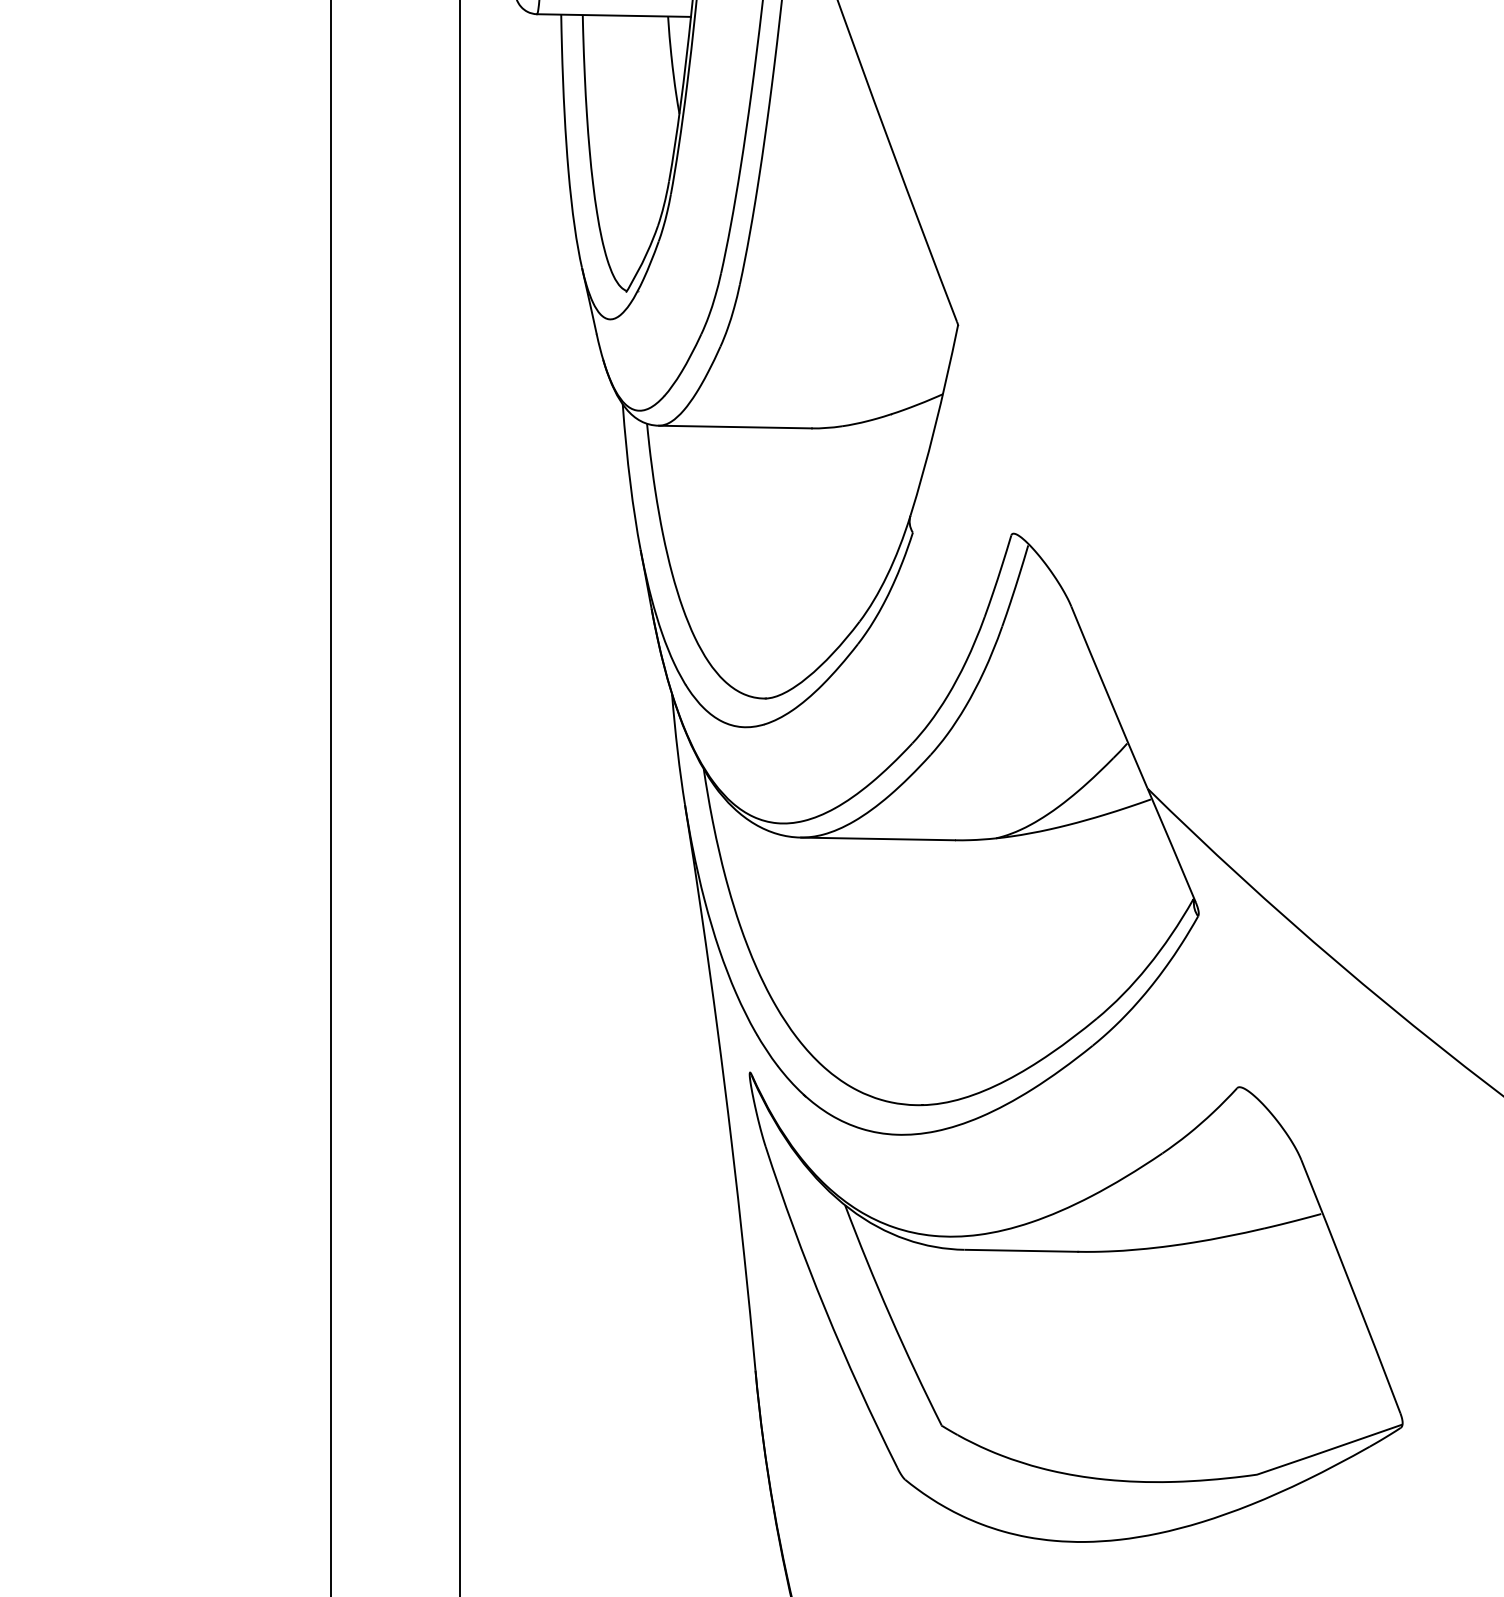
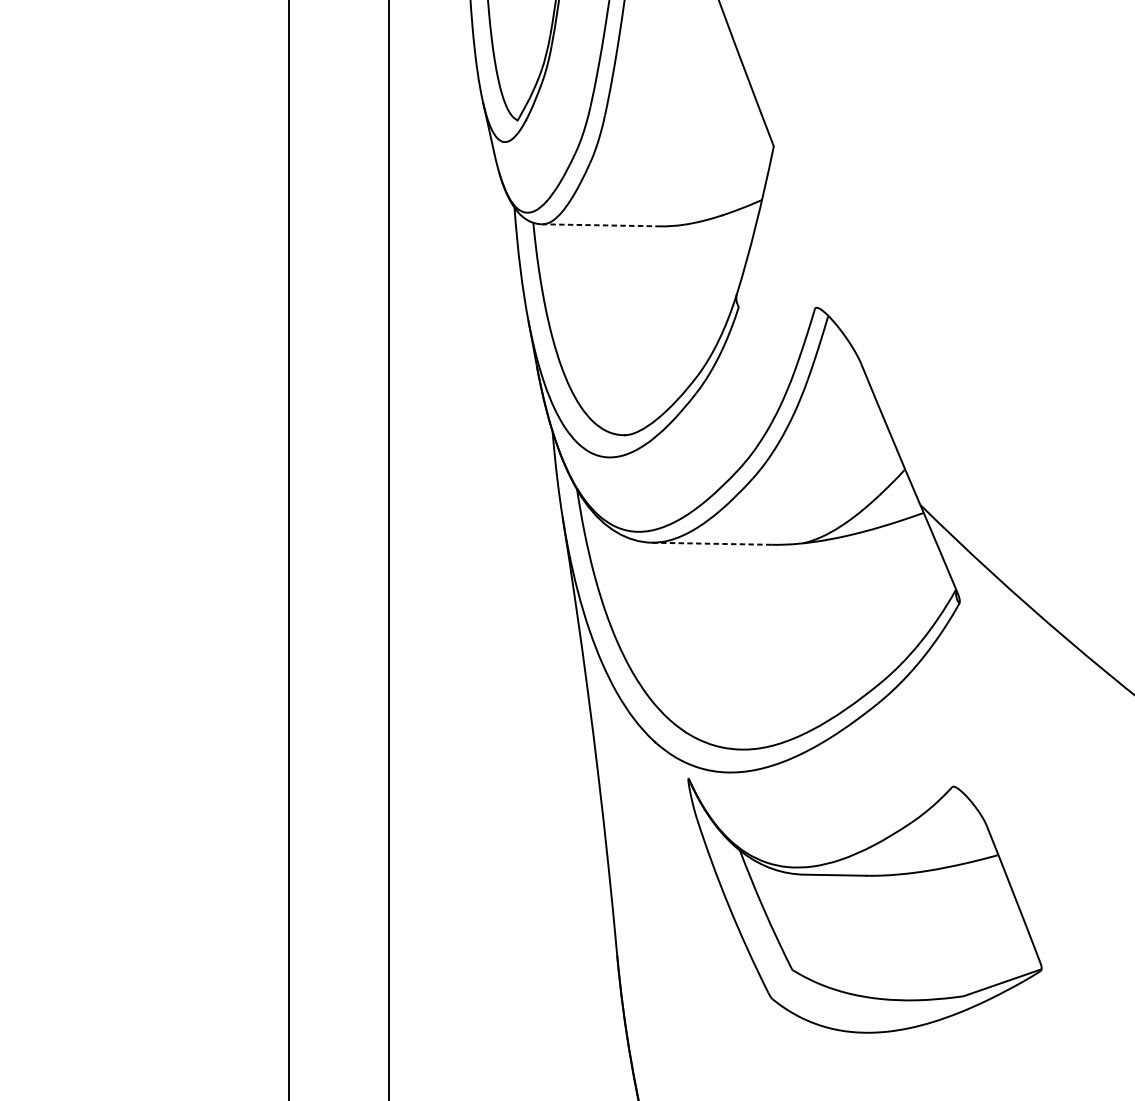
line: (734, 427) -> (600, 225), solid -> dashed
line: (878, 838) -> (712, 543), solid -> dashed
part: (1075, 1306) -> (864, 905), size x0.7

